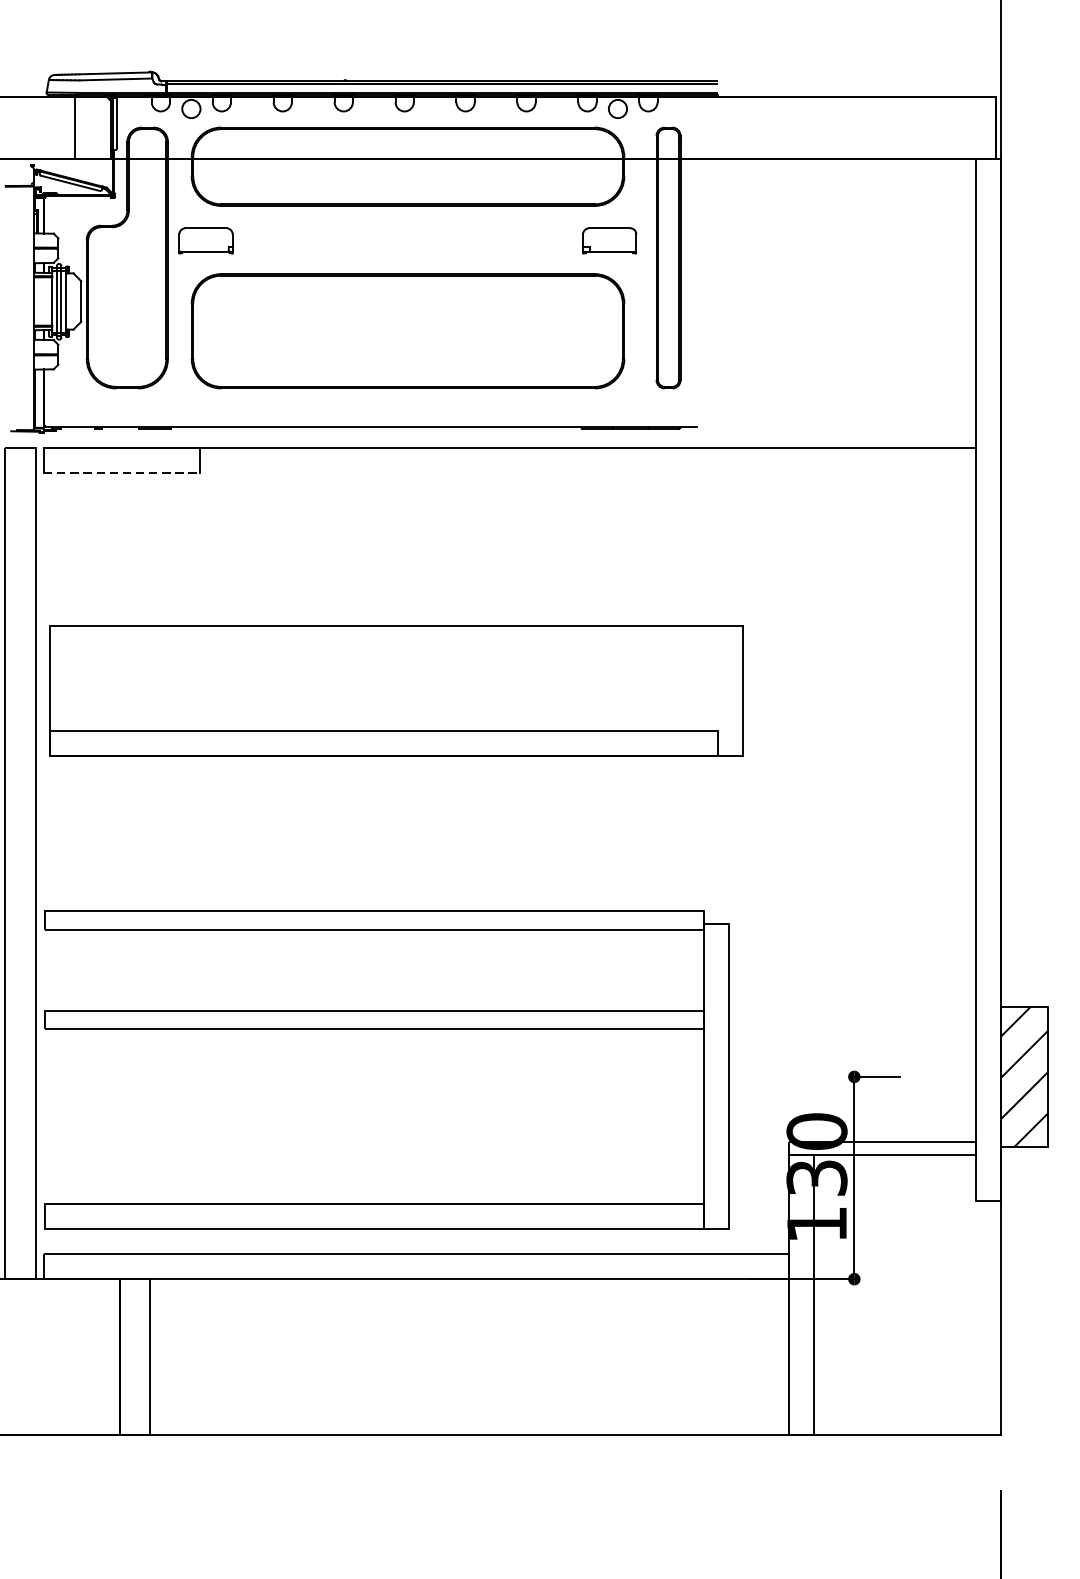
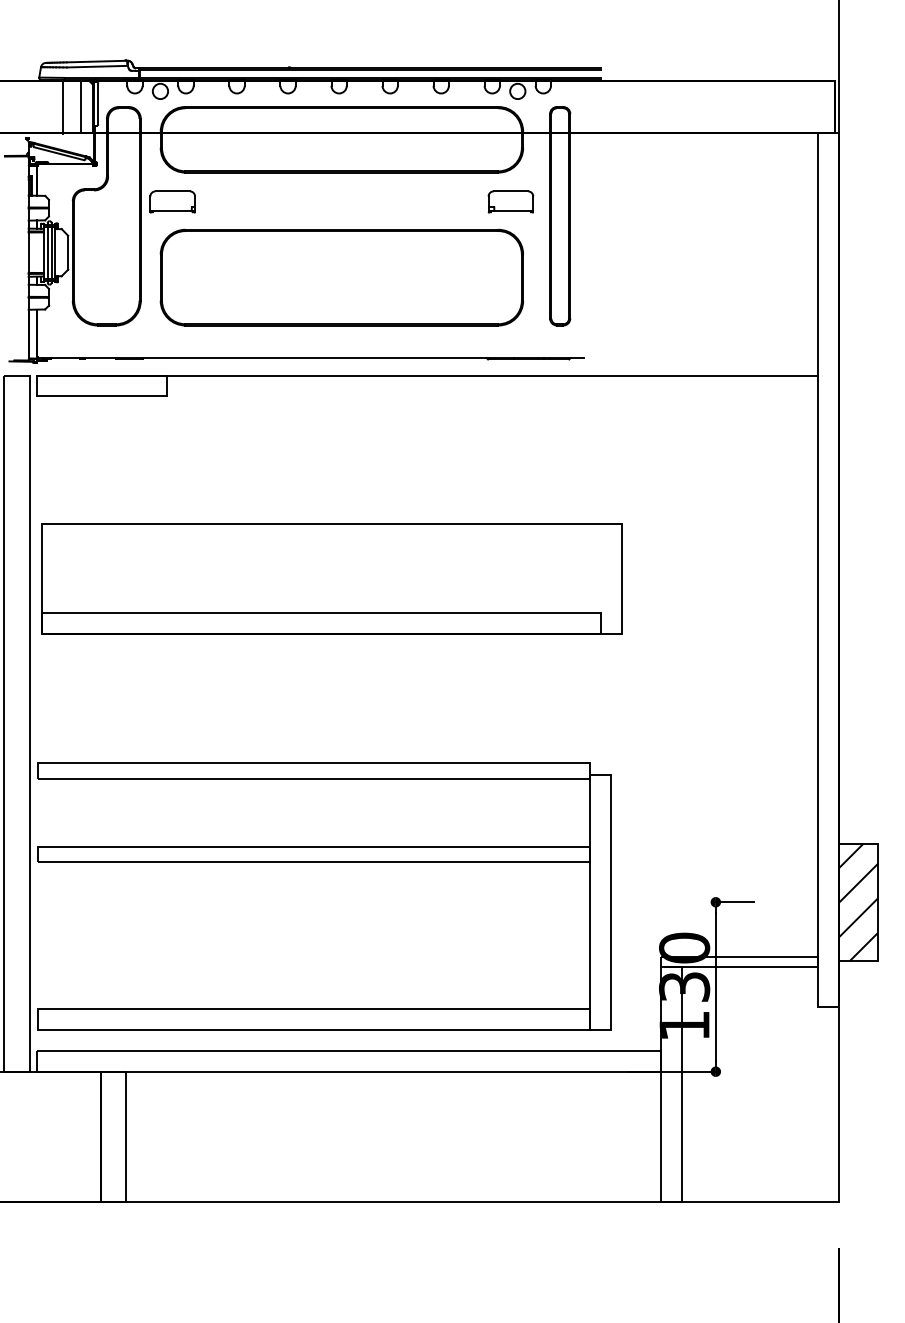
line: (97, 128) -> (81, 107), added
line: (122, 473) -> (102, 396), dashed -> solid

